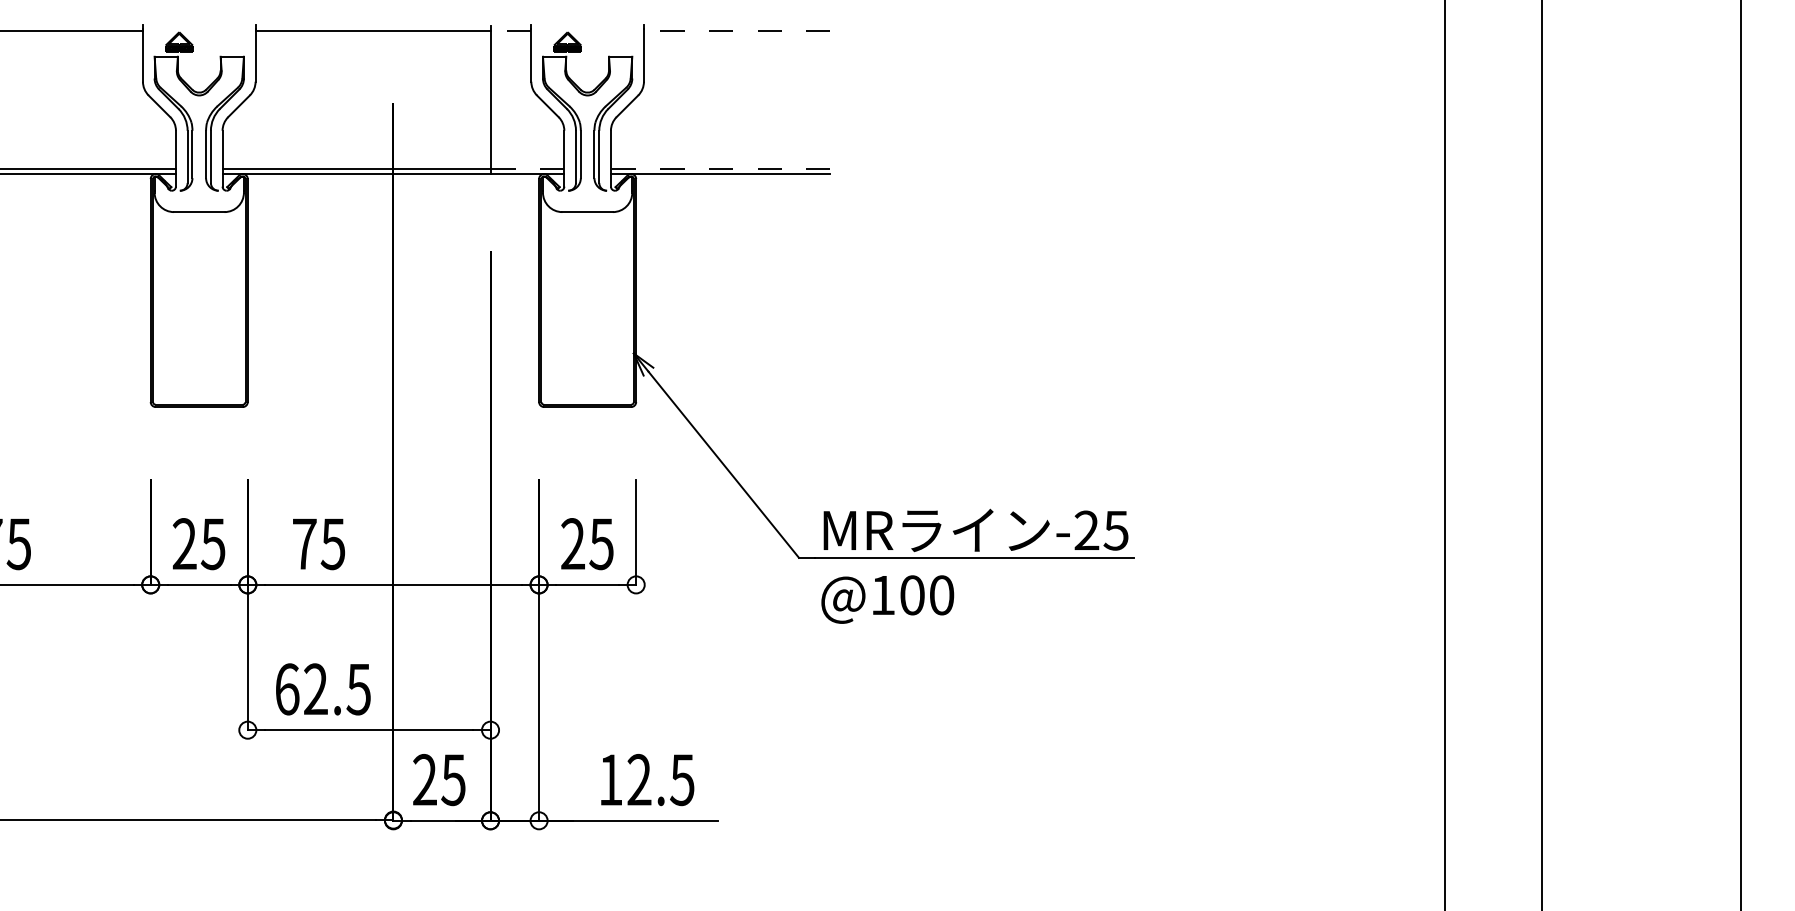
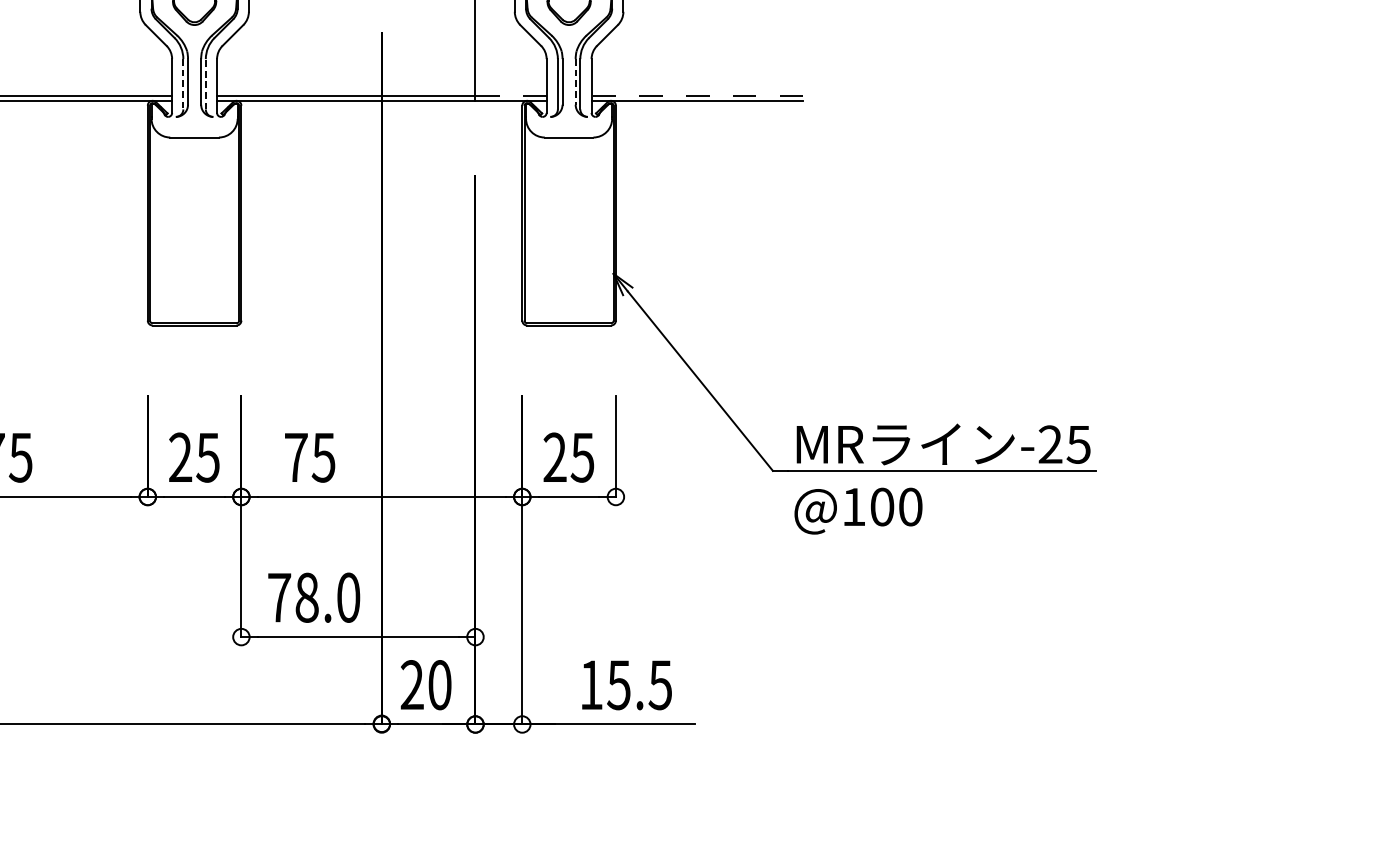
line: (594, 154) -> (575, 81), solid -> dashed
line: (210, 156) -> (205, 83), solid -> dashed
line: (187, 157) -> (183, 84), solid -> dashed
text: (322, 689) -> (313, 597), 62.5 -> 78.0
text: (453, 779) -> (439, 684), 25 -> 20
text: (639, 779) -> (619, 684), 12.5 -> 15.5

